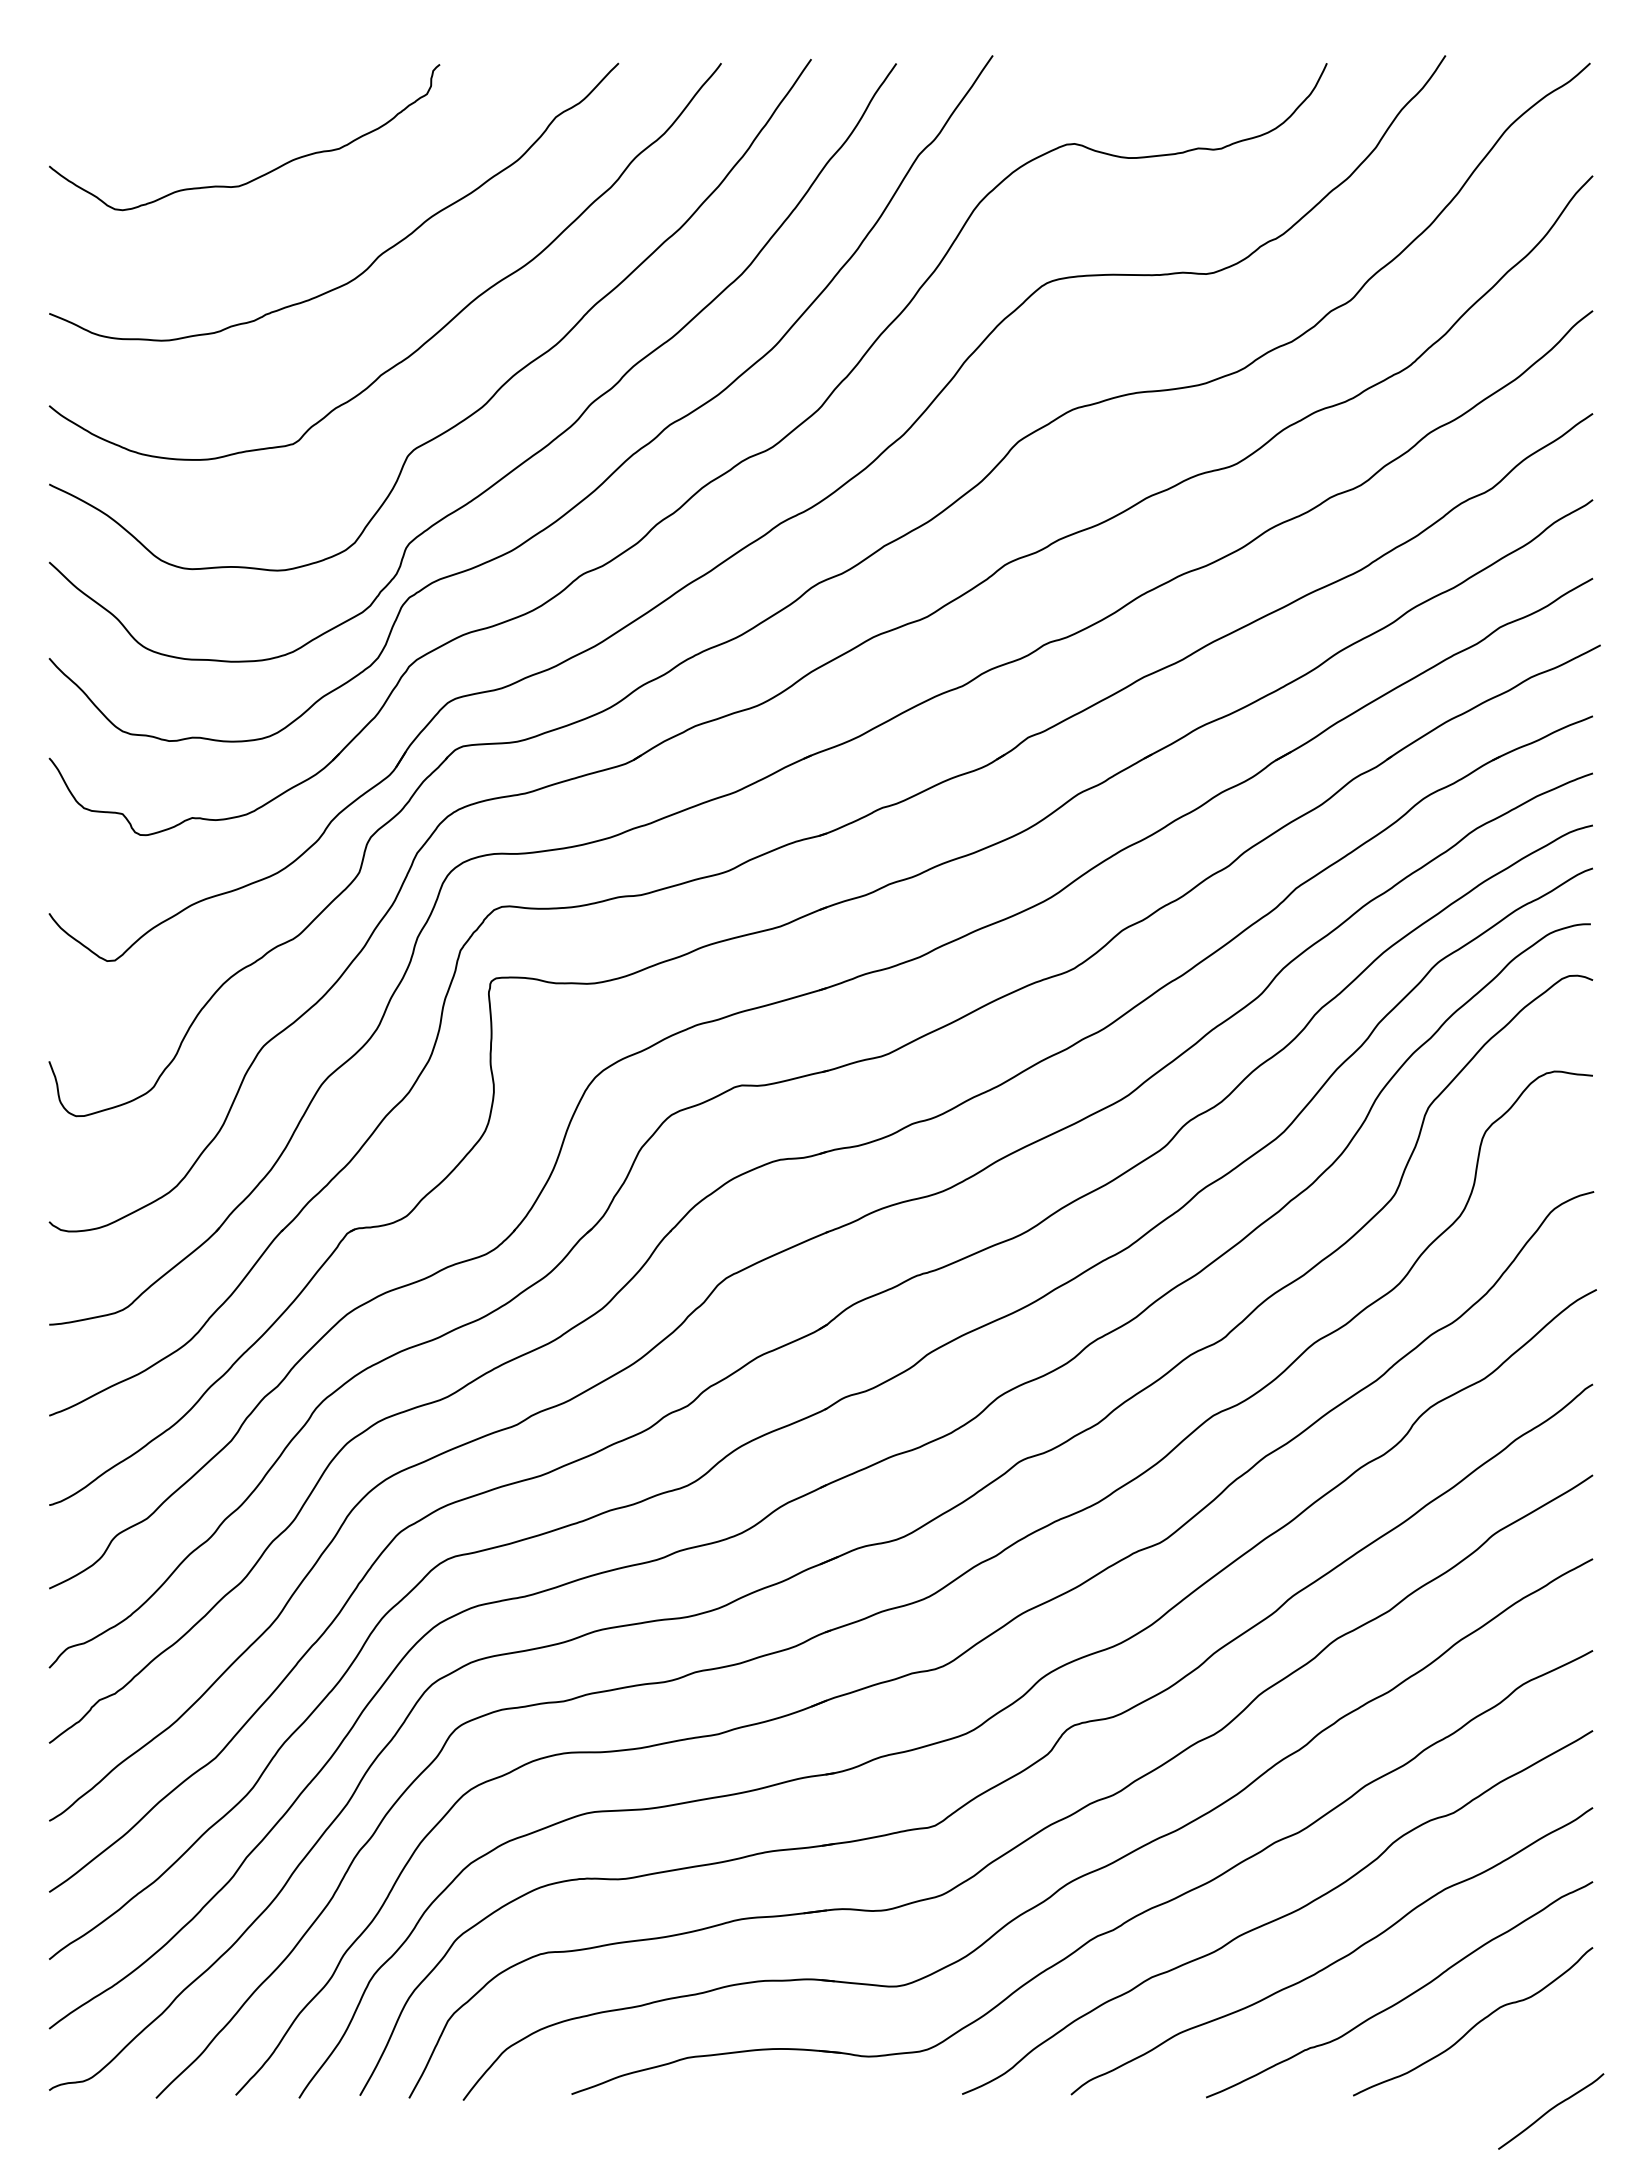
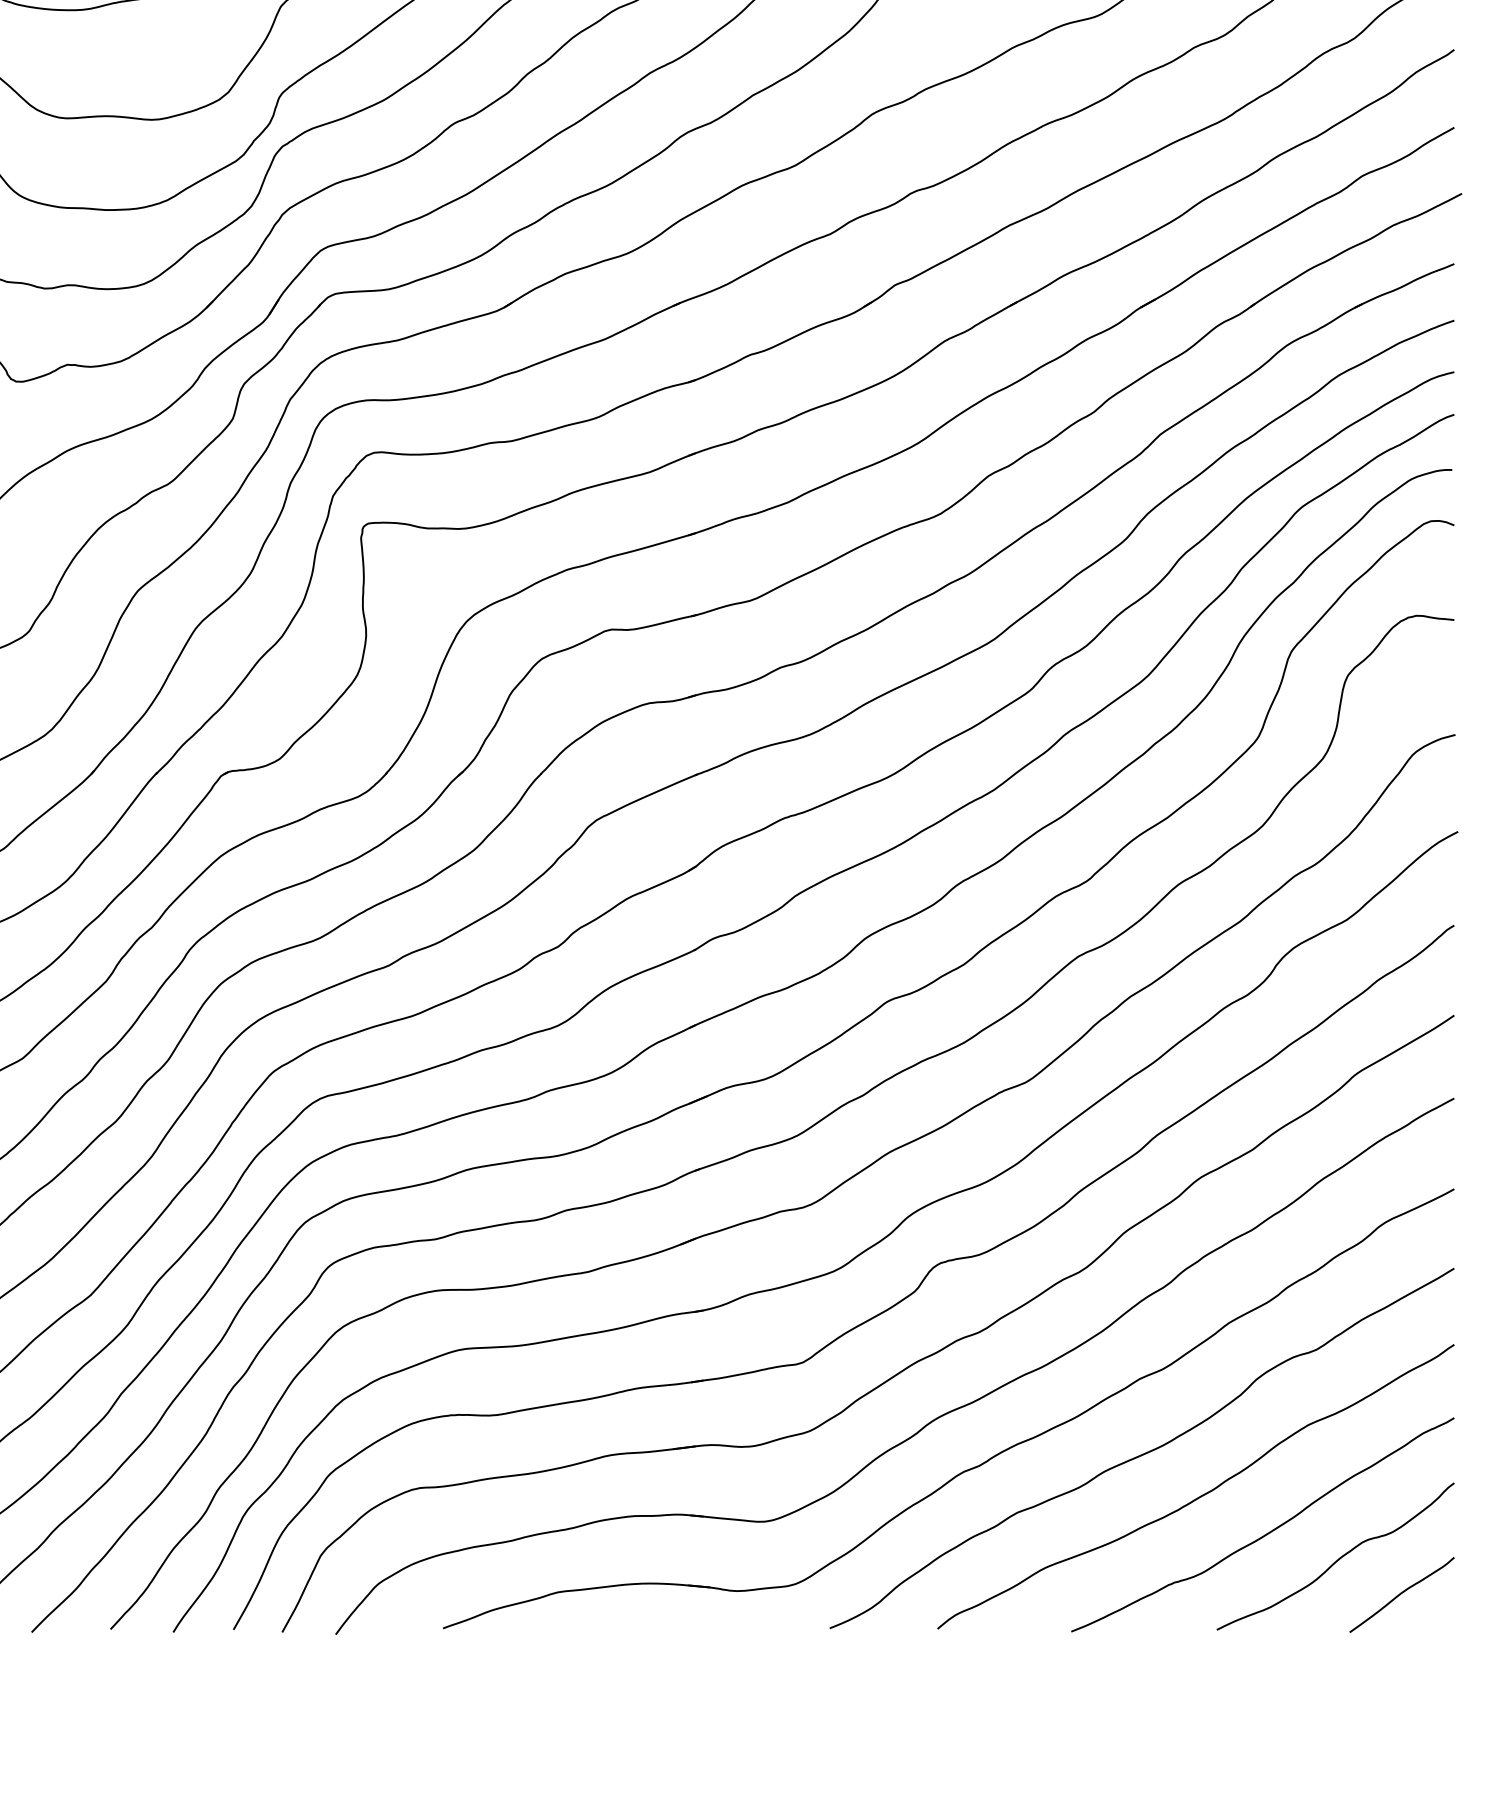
curve: (1551, 2110) -> (1402, 1593), moved

